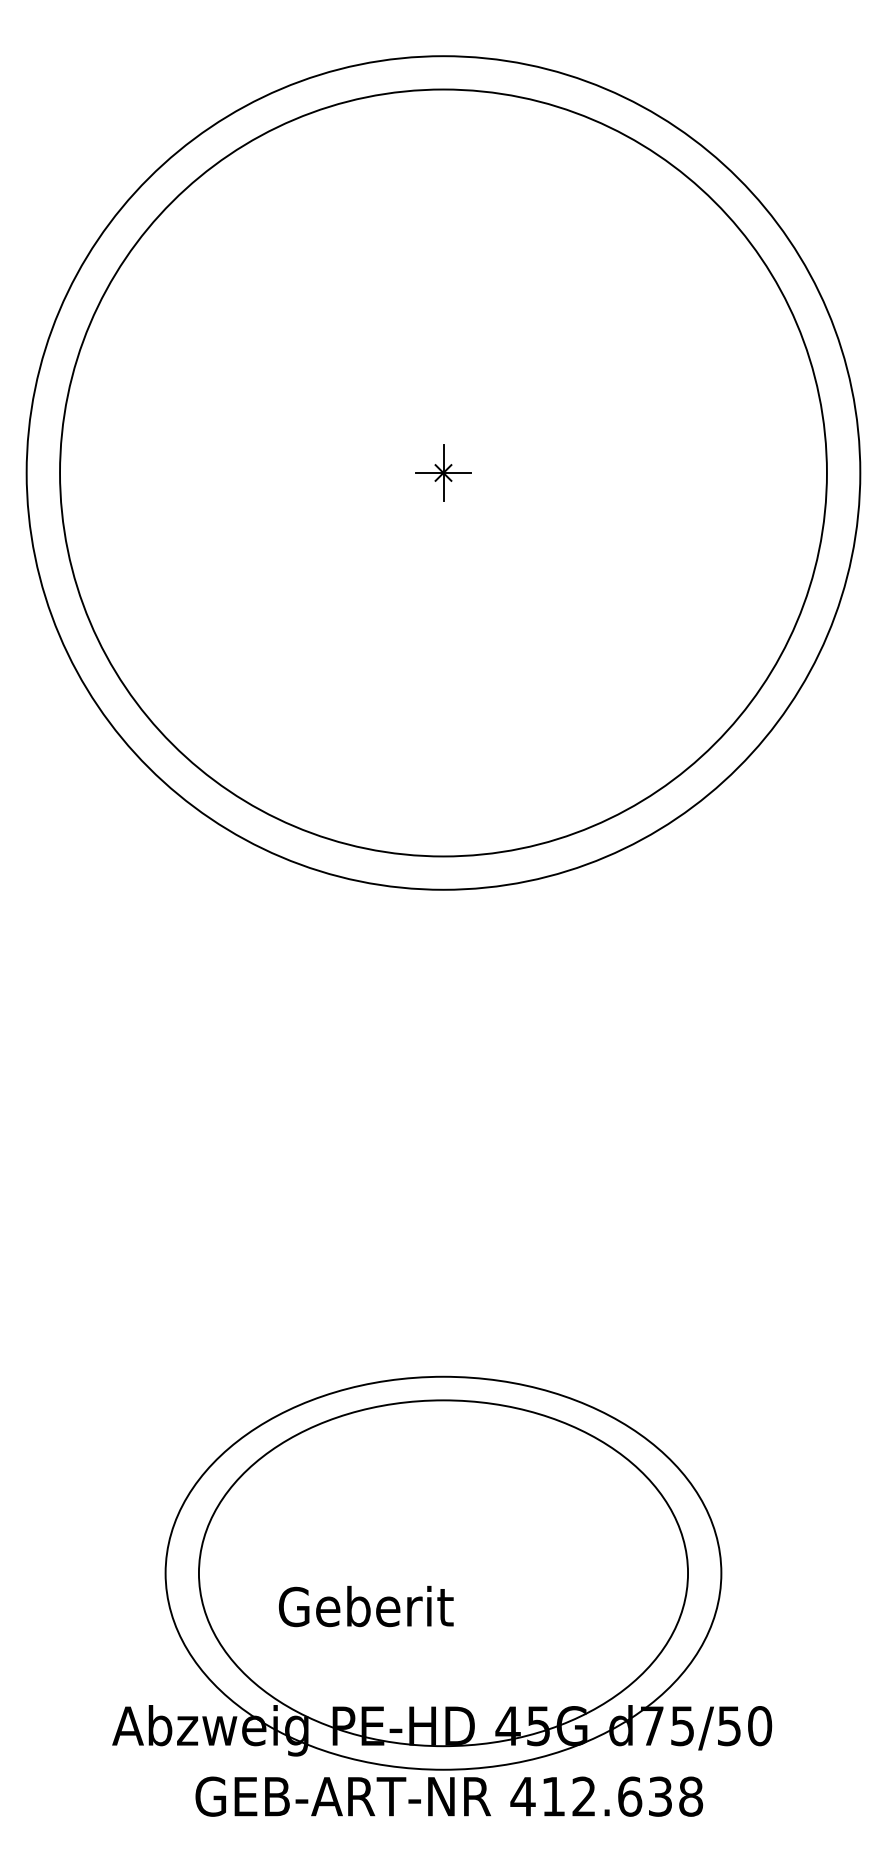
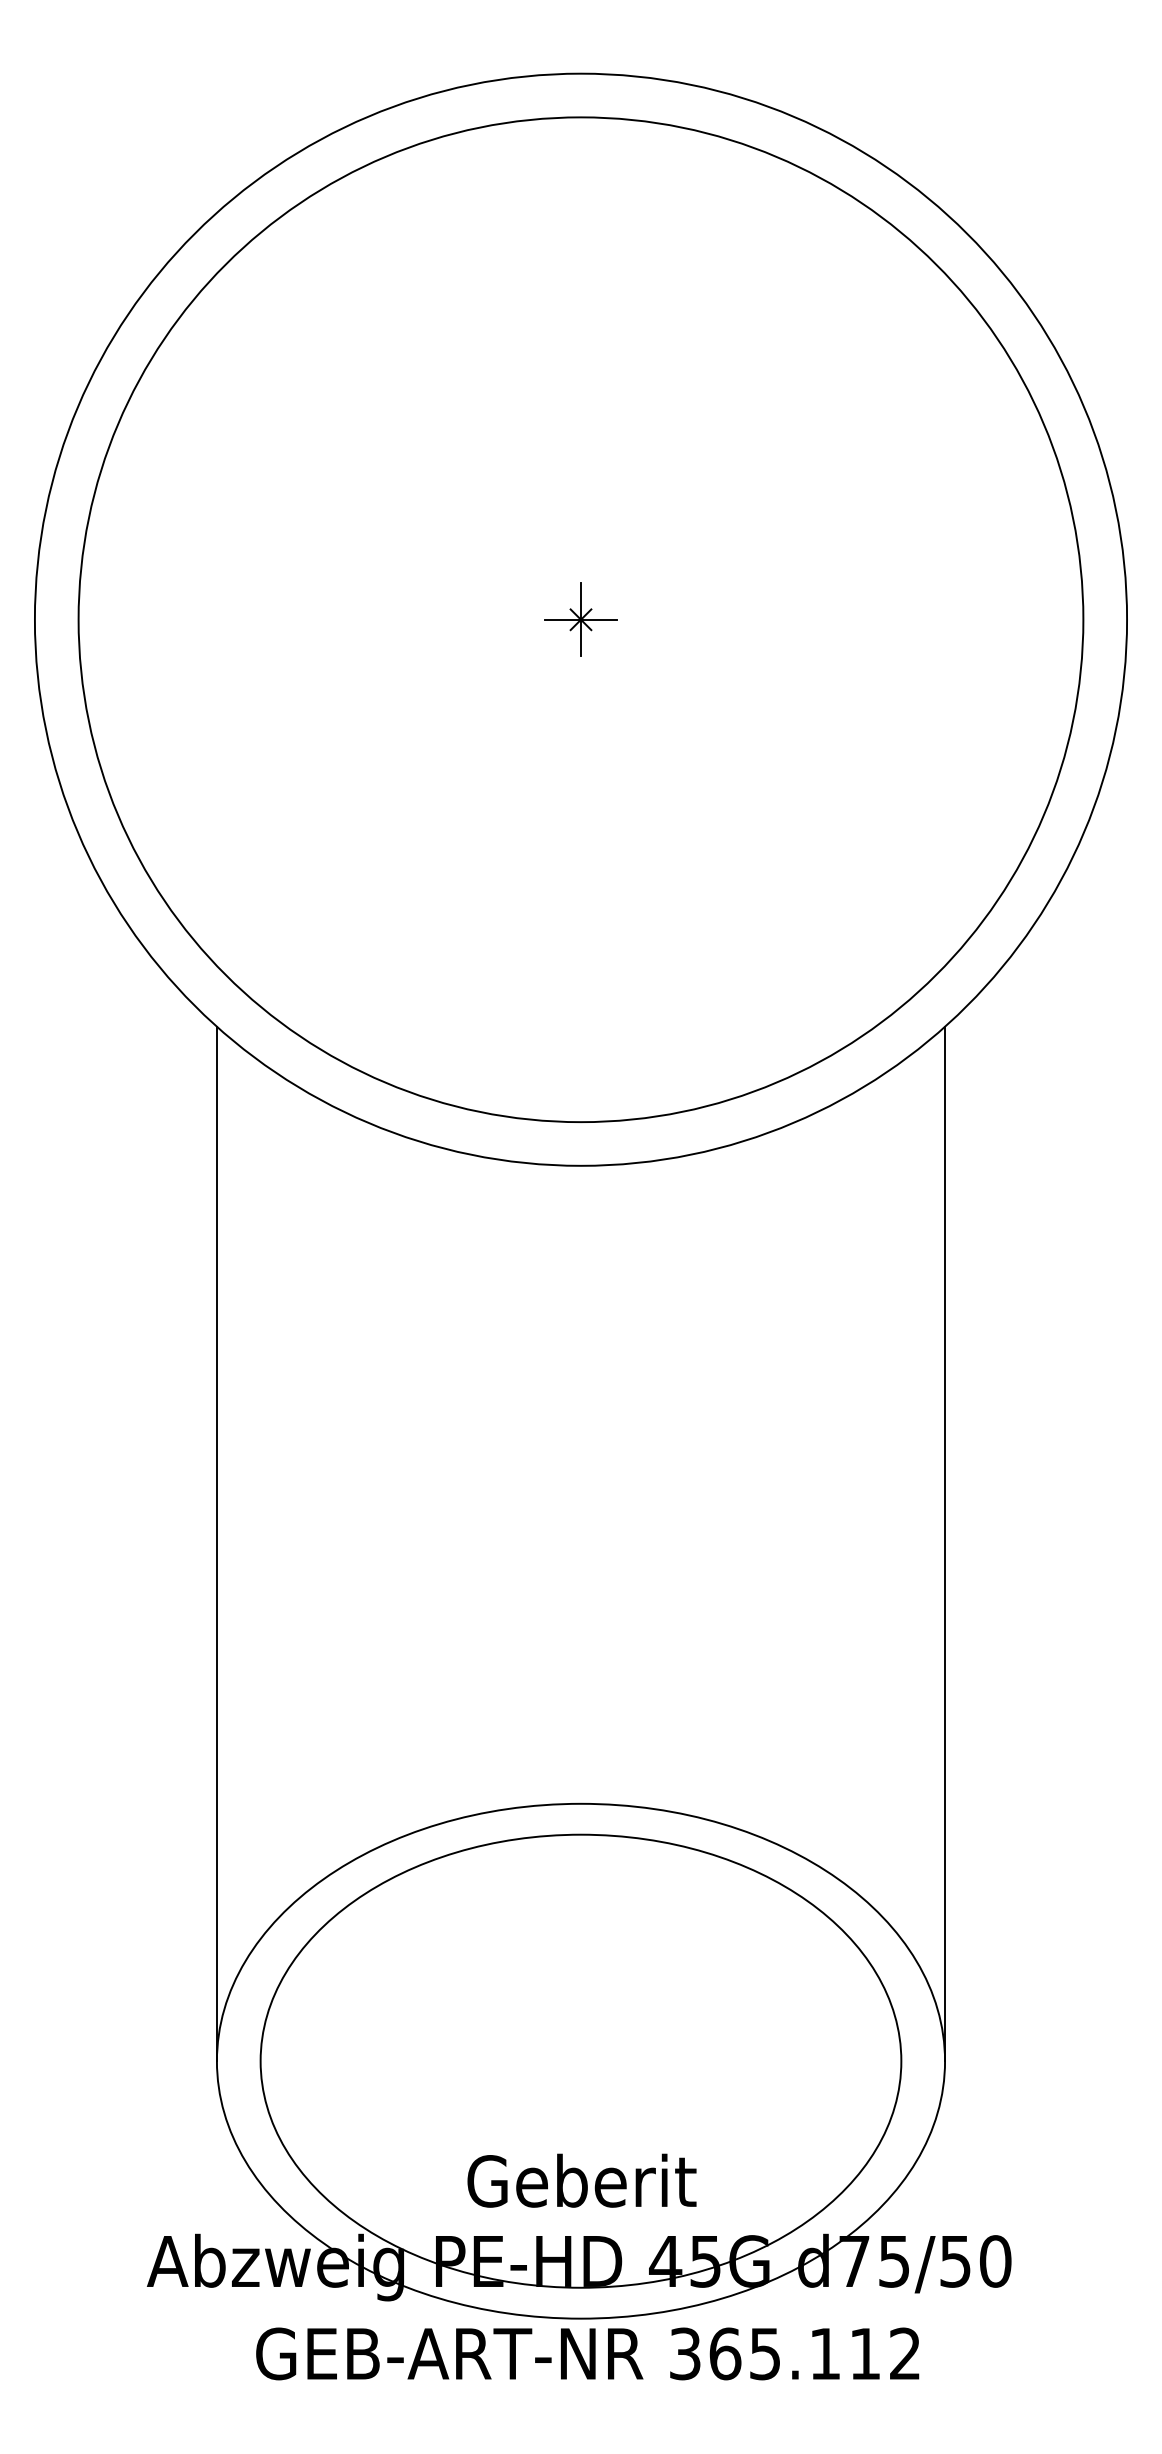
line: (165, 1178) -> (216, 1544), added
line: (721, 1178) -> (945, 1544), added
text: (366, 1606) -> (582, 2180), moved
text: (606, 1796) -> (794, 2353), 412.638 -> 365.112

